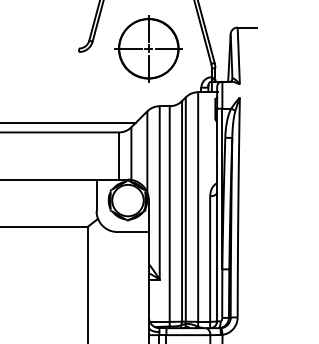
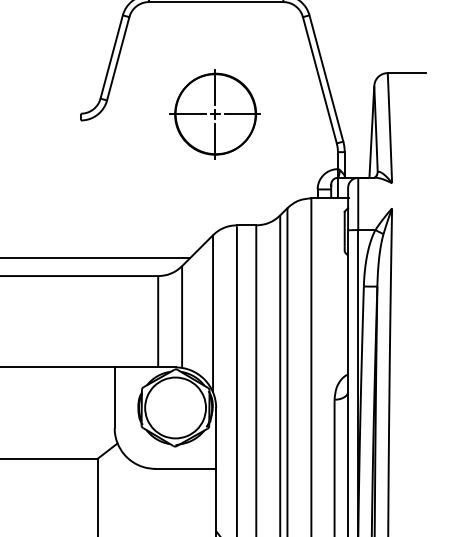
part: (148, 48) -> (215, 113), size x0.7

